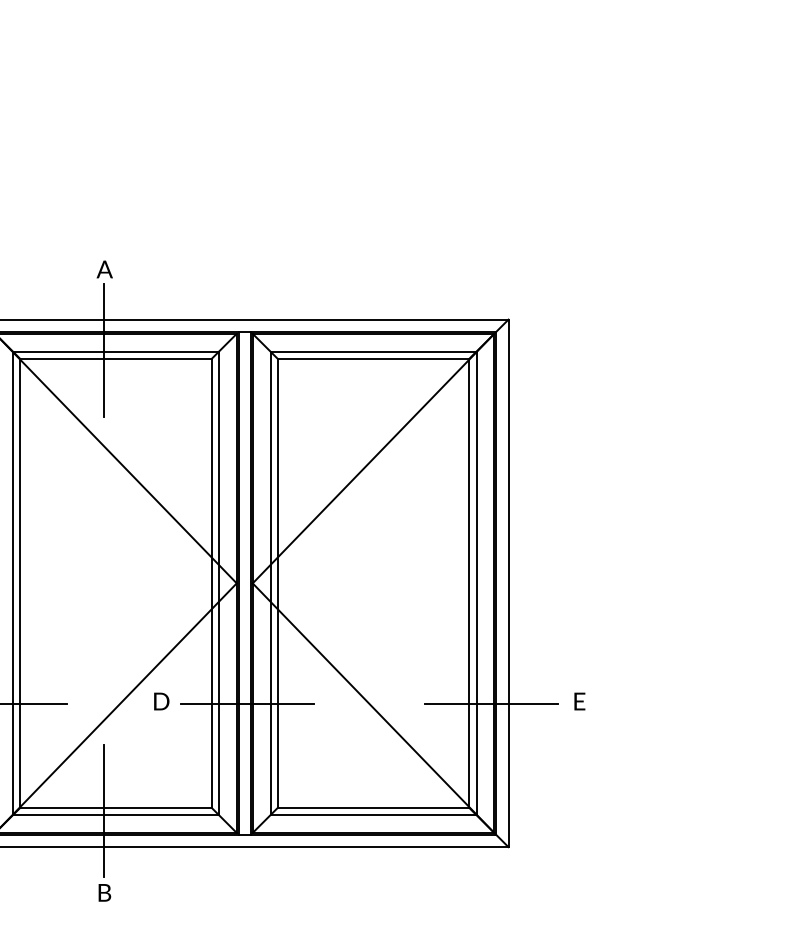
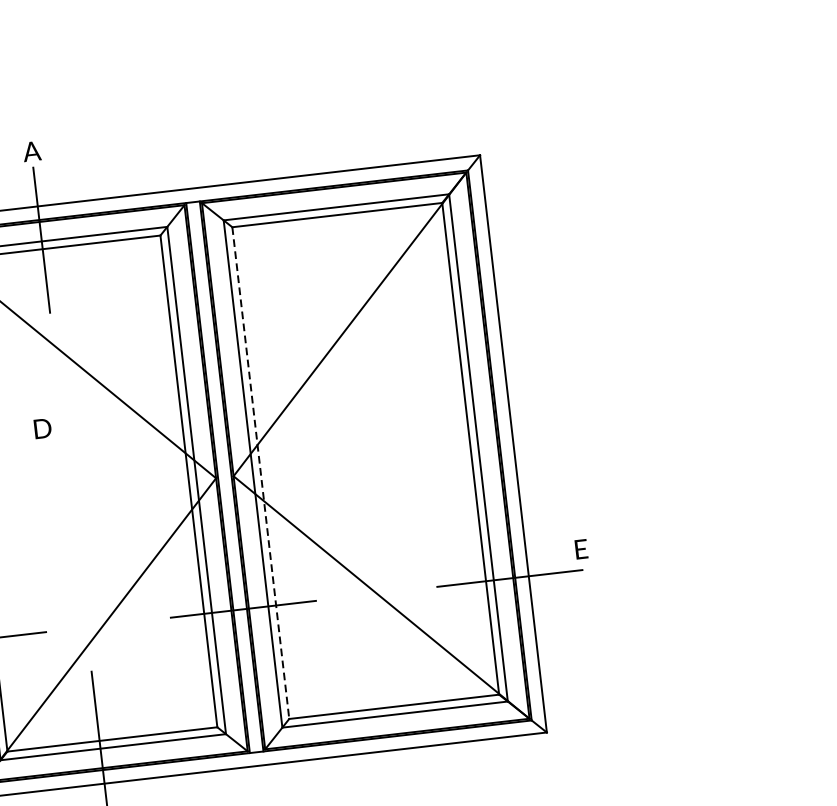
line: (277, 583) -> (260, 473), solid -> dashed
text: (161, 701) -> (42, 428), moved
text: (579, 701) -> (581, 549), moved

